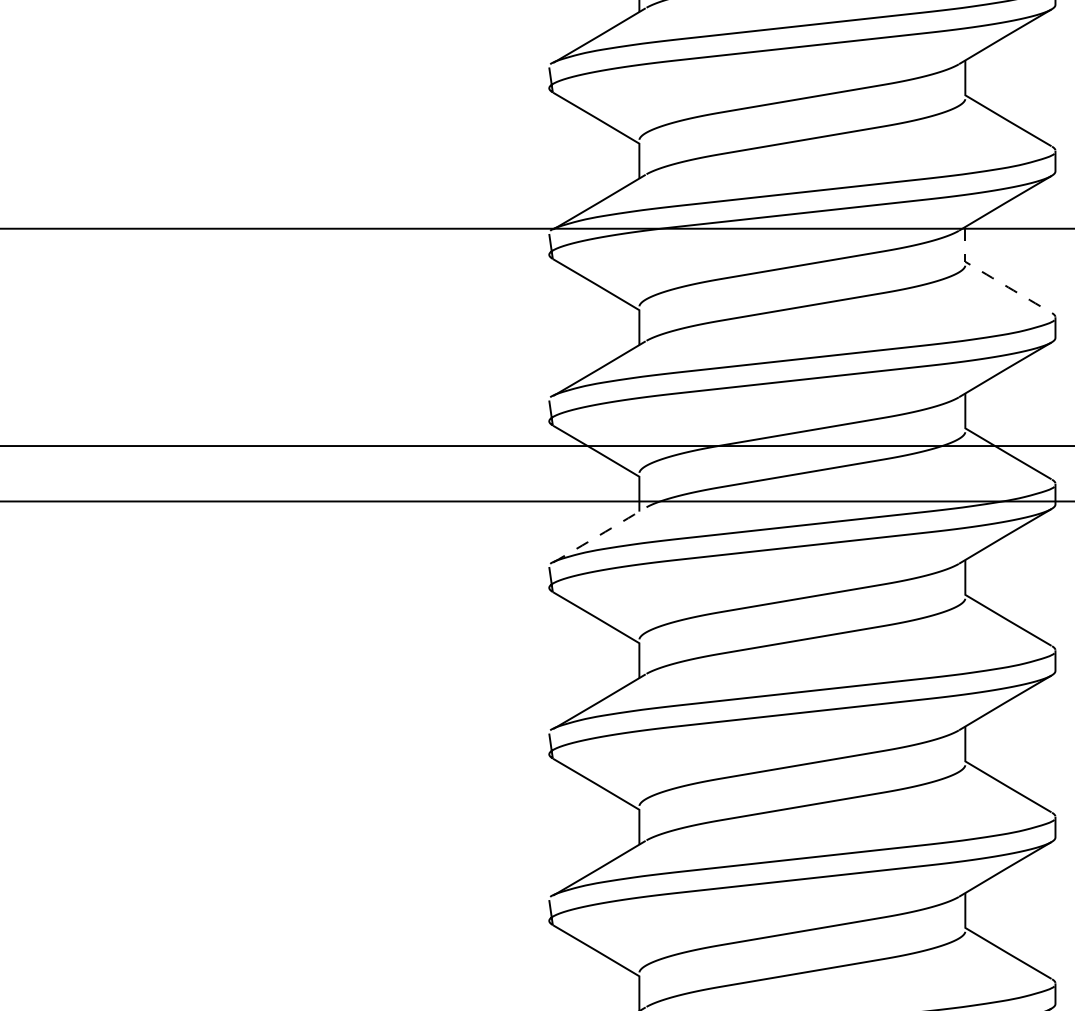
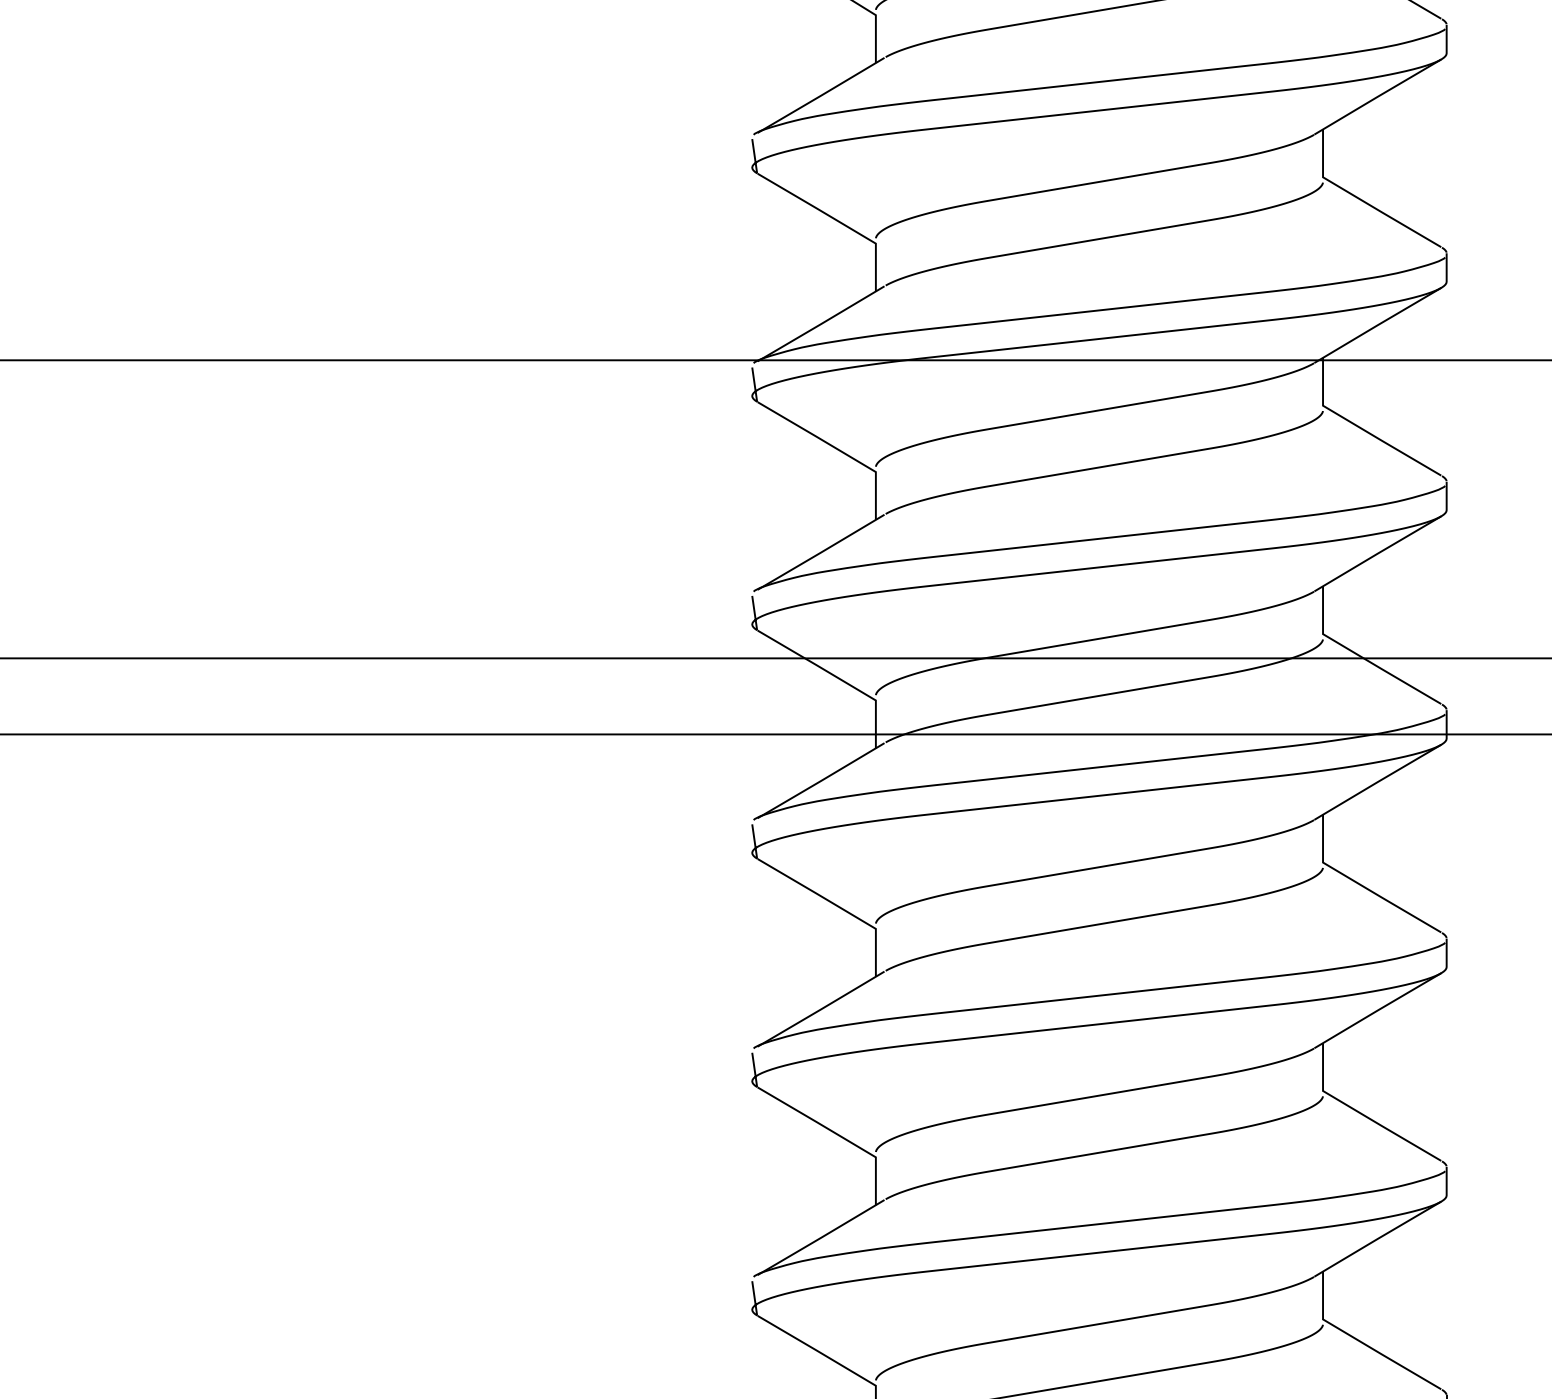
line: (993, 278) -> (1361, 428), dashed -> solid
arc: (599, 535) -> (821, 780), dashed -> solid

